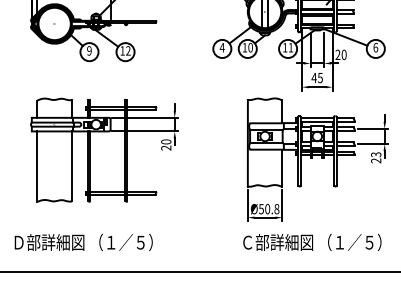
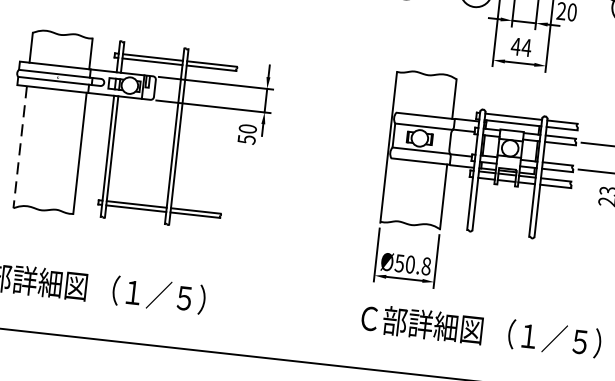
text: (320, 78) -> (526, 48), 45 -> 44
text: (166, 147) -> (247, 138), 20 -> 50
line: (37, 167) -> (20, 148), solid -> dashed

